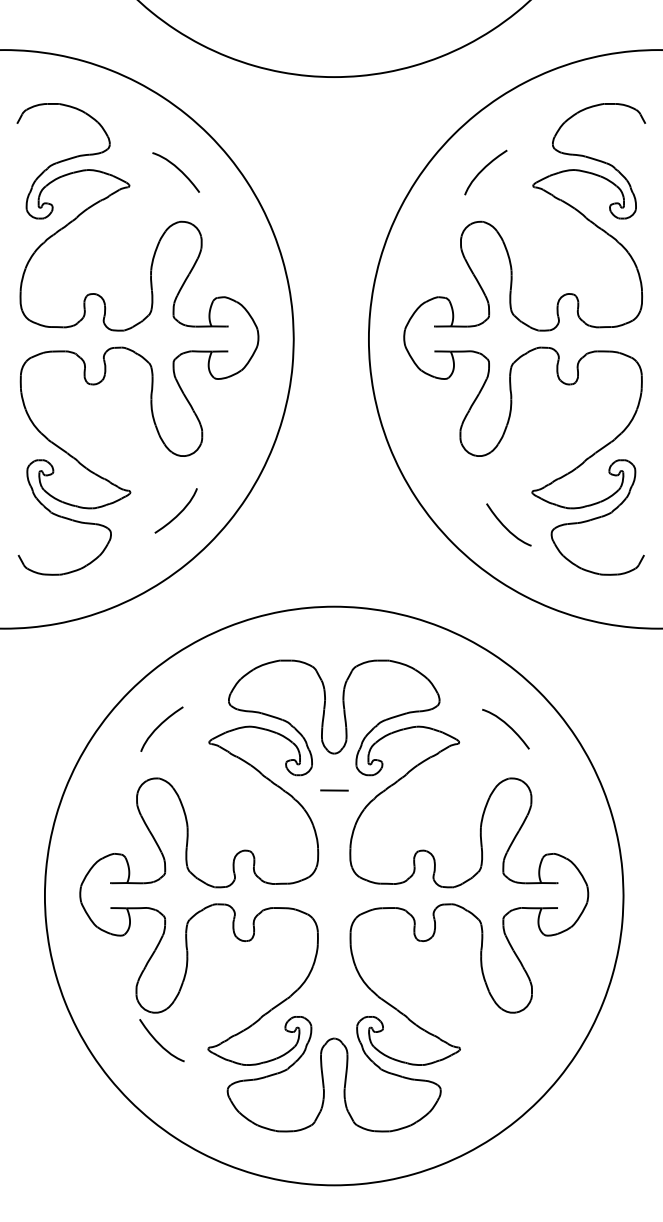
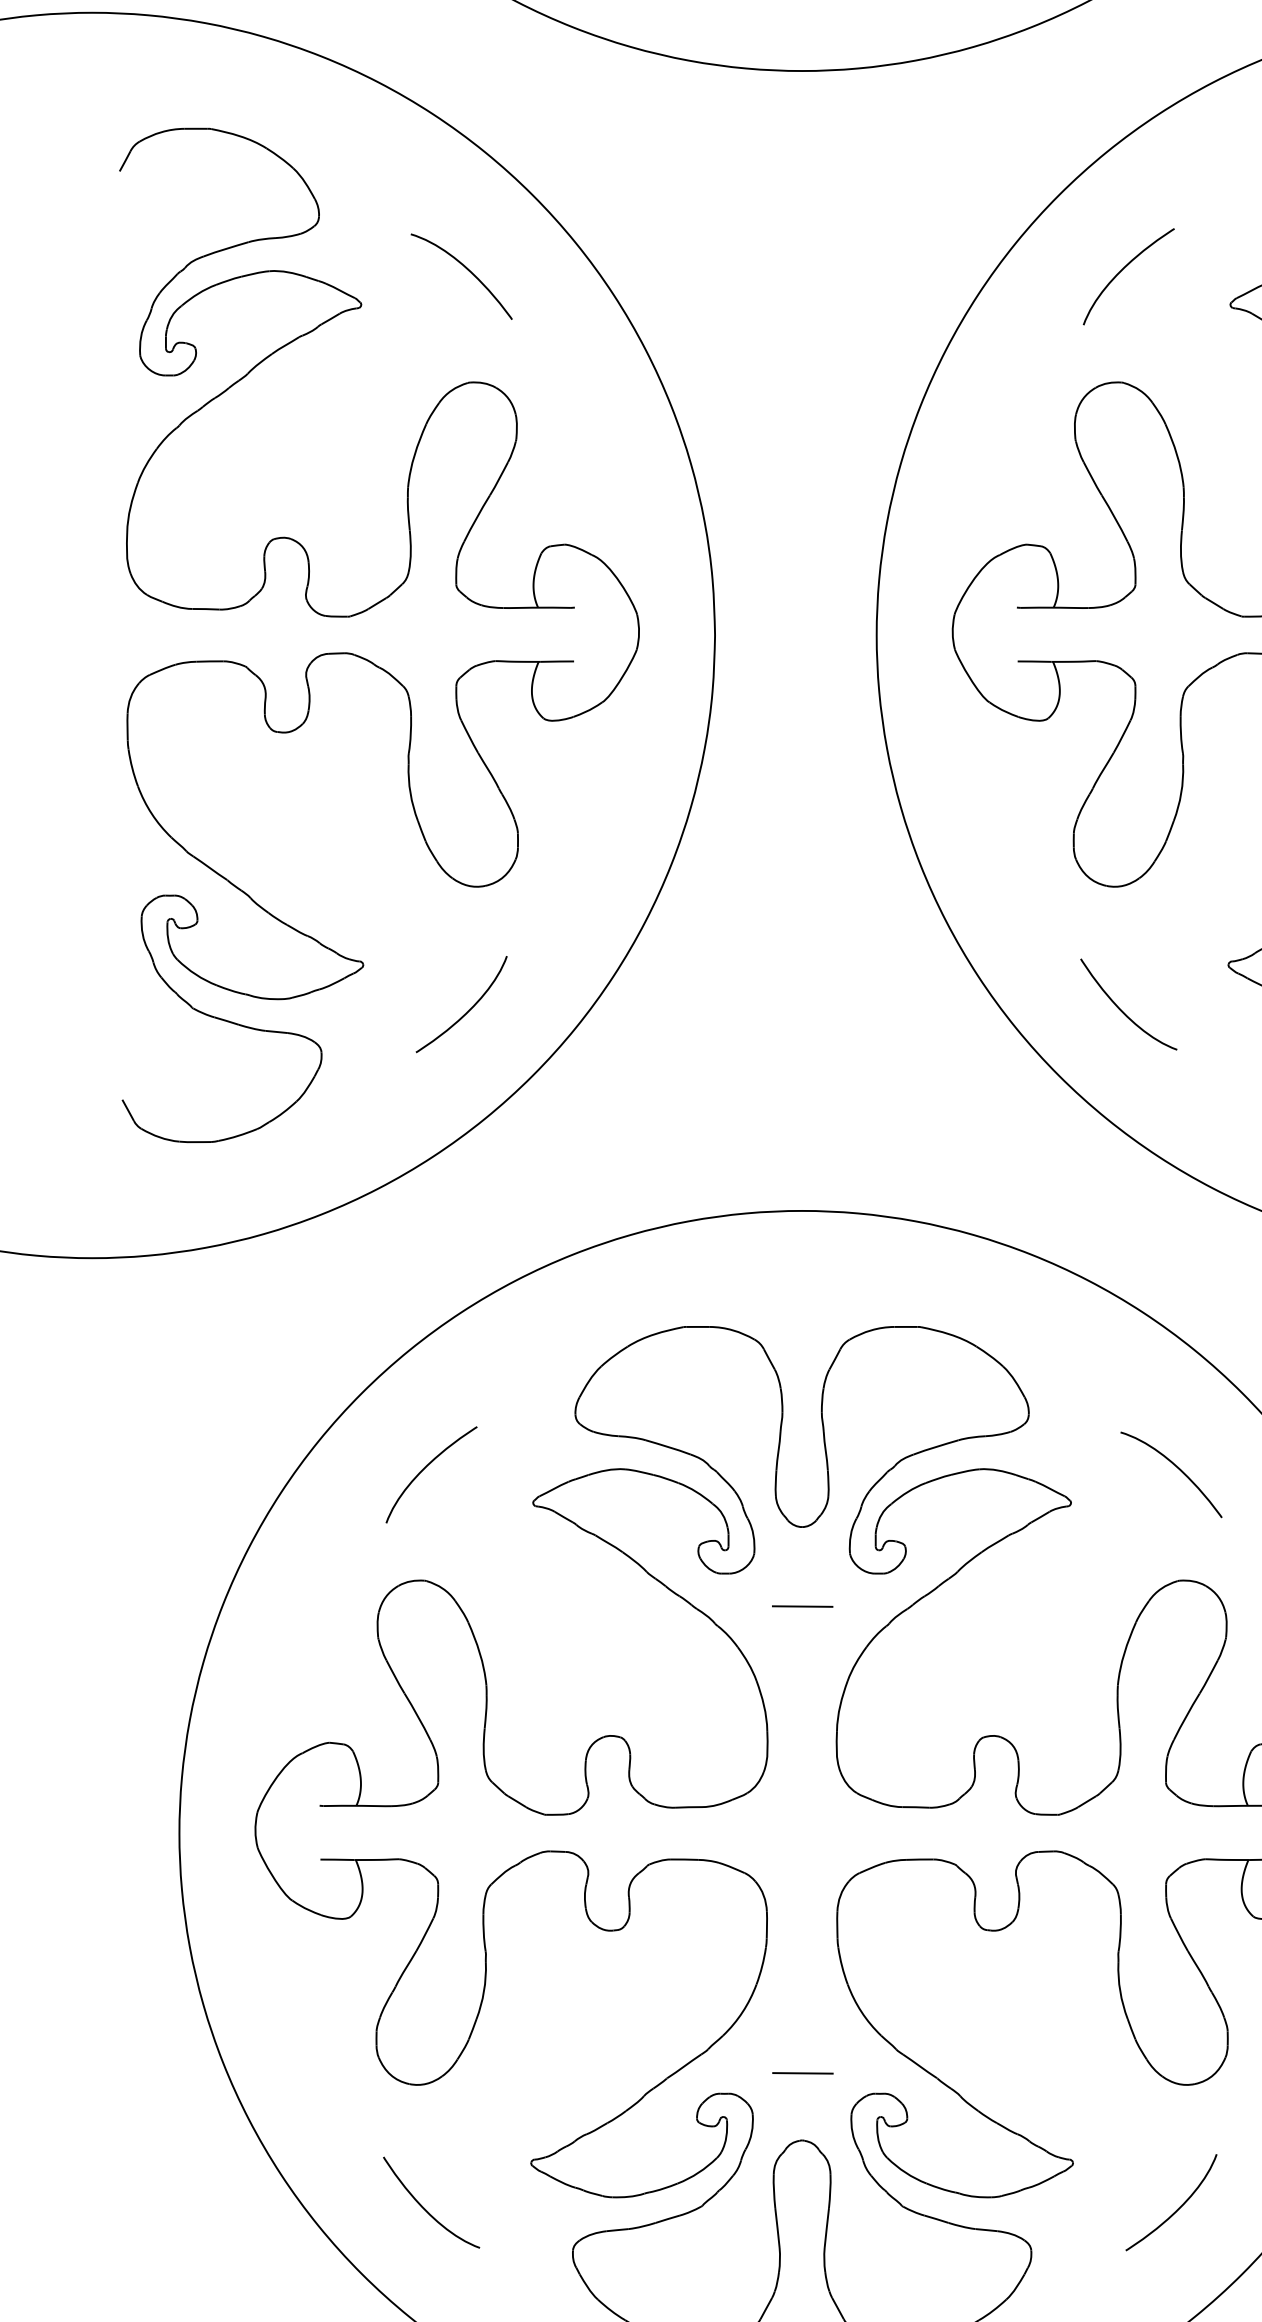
curve: (505, 526) -> (1121, 1008), moved
line: (334, 1007) -> (802, 2073), added
curve: (159, 1042) -> (426, 2207), moved
curve: (508, 1069) -> (1177, 2207), added

